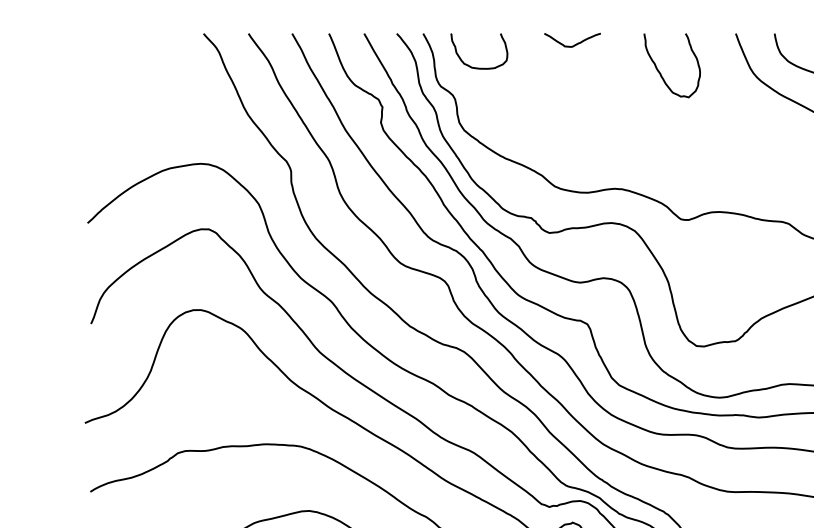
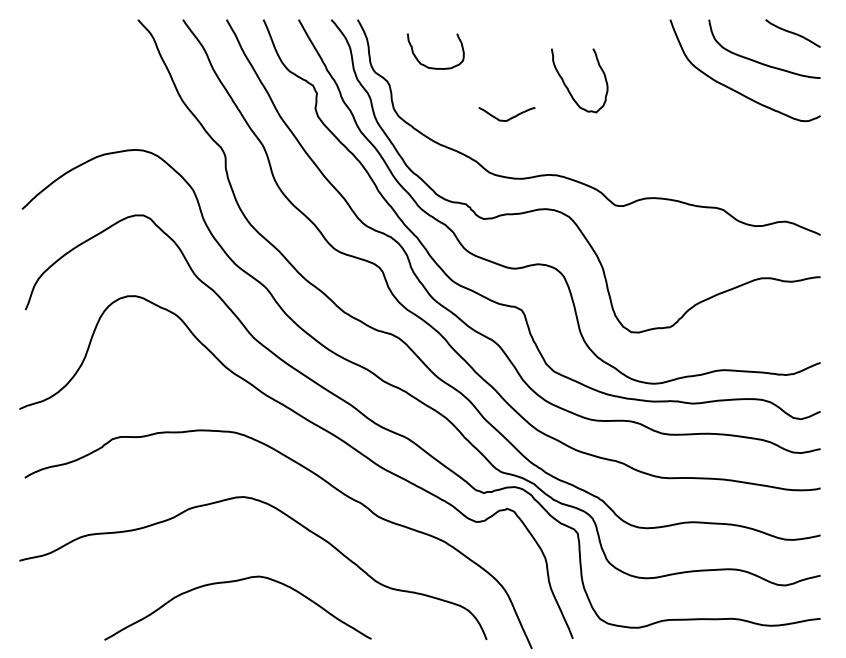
curve: (574, 44) -> (508, 118), moved
curve: (479, 67) -> (435, 67), moved
curve: (660, 71) -> (567, 86), moved

